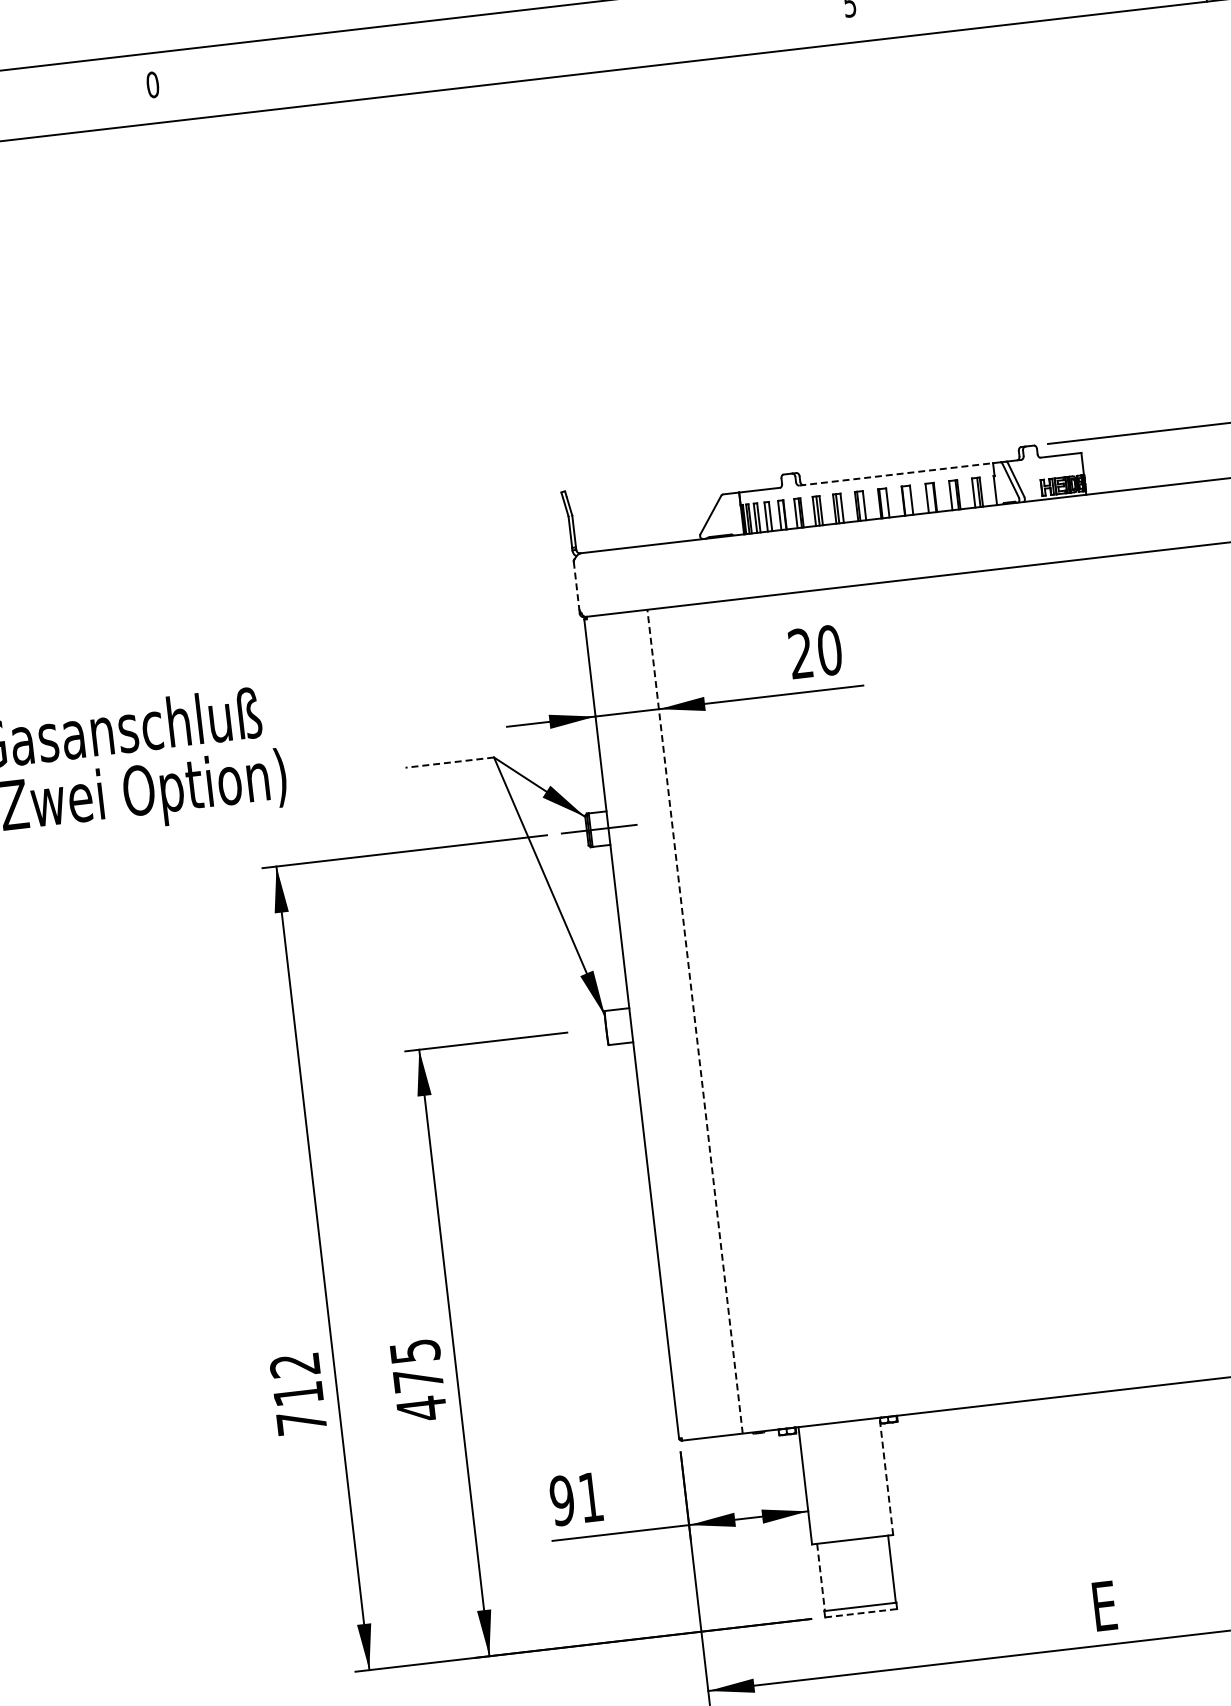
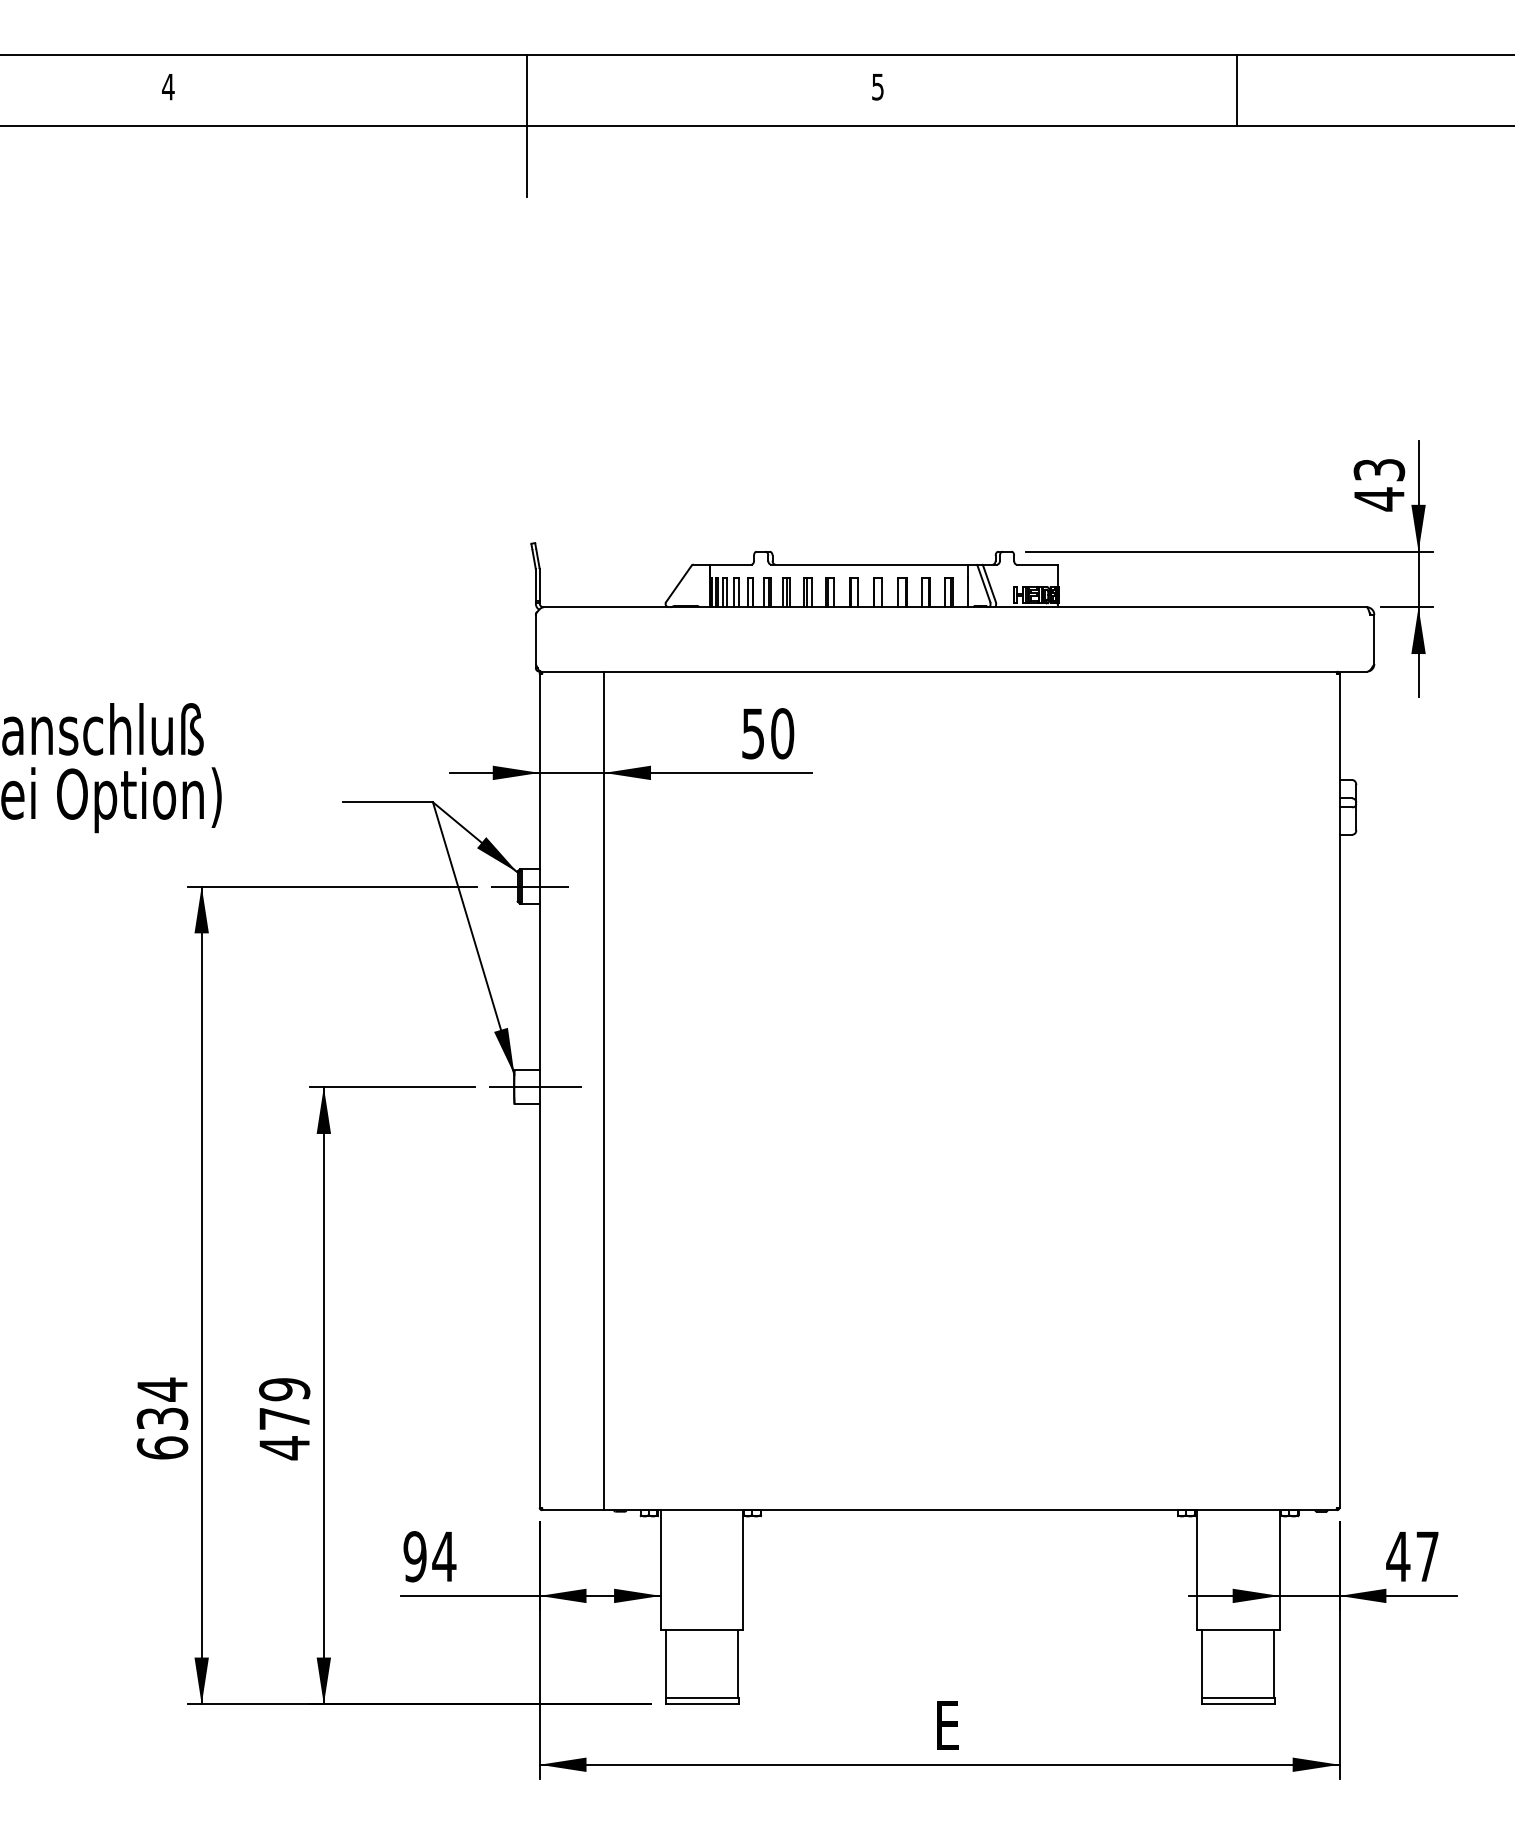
line: (510, 81) -> (527, 125), added
text: (152, 84) -> (168, 86), 0 -> 4
line: (895, 474) -> (869, 564), dashed -> solid
line: (576, 585) -> (535, 639), dashed -> solid
text: (800, 653) -> (752, 733), 20 -> 50
line: (449, 762) -> (387, 802), dashed -> solid
line: (695, 1021) -> (604, 1090), dashed -> solid
line: (627, 1026) -> (535, 1087), added
text: (414, 1351) -> (284, 1389), 475 -> 479
text: (298, 1393) -> (162, 1418), 712 -> 634
line: (886, 1475) -> (743, 1569), dashed -> solid
text: (591, 1497) -> (444, 1556), 91 -> 94
line: (821, 1578) -> (666, 1664), dashed -> solid
line: (861, 1613) -> (702, 1704), dashed -> solid

